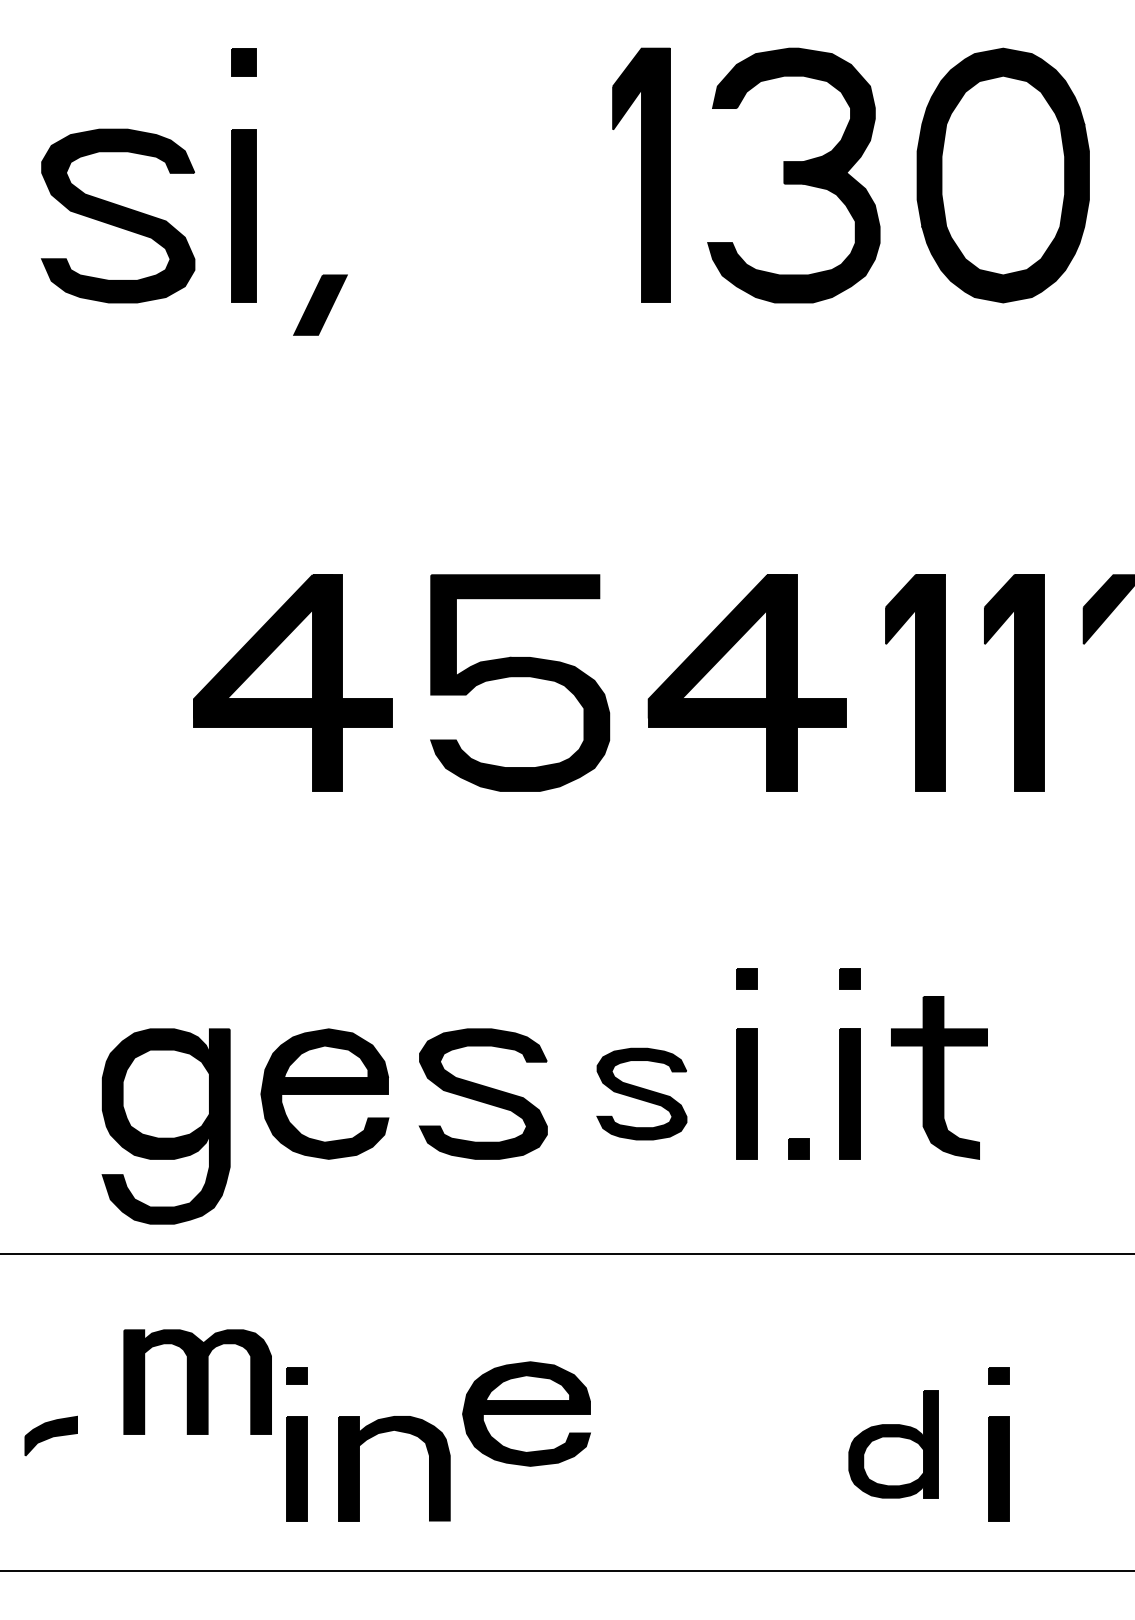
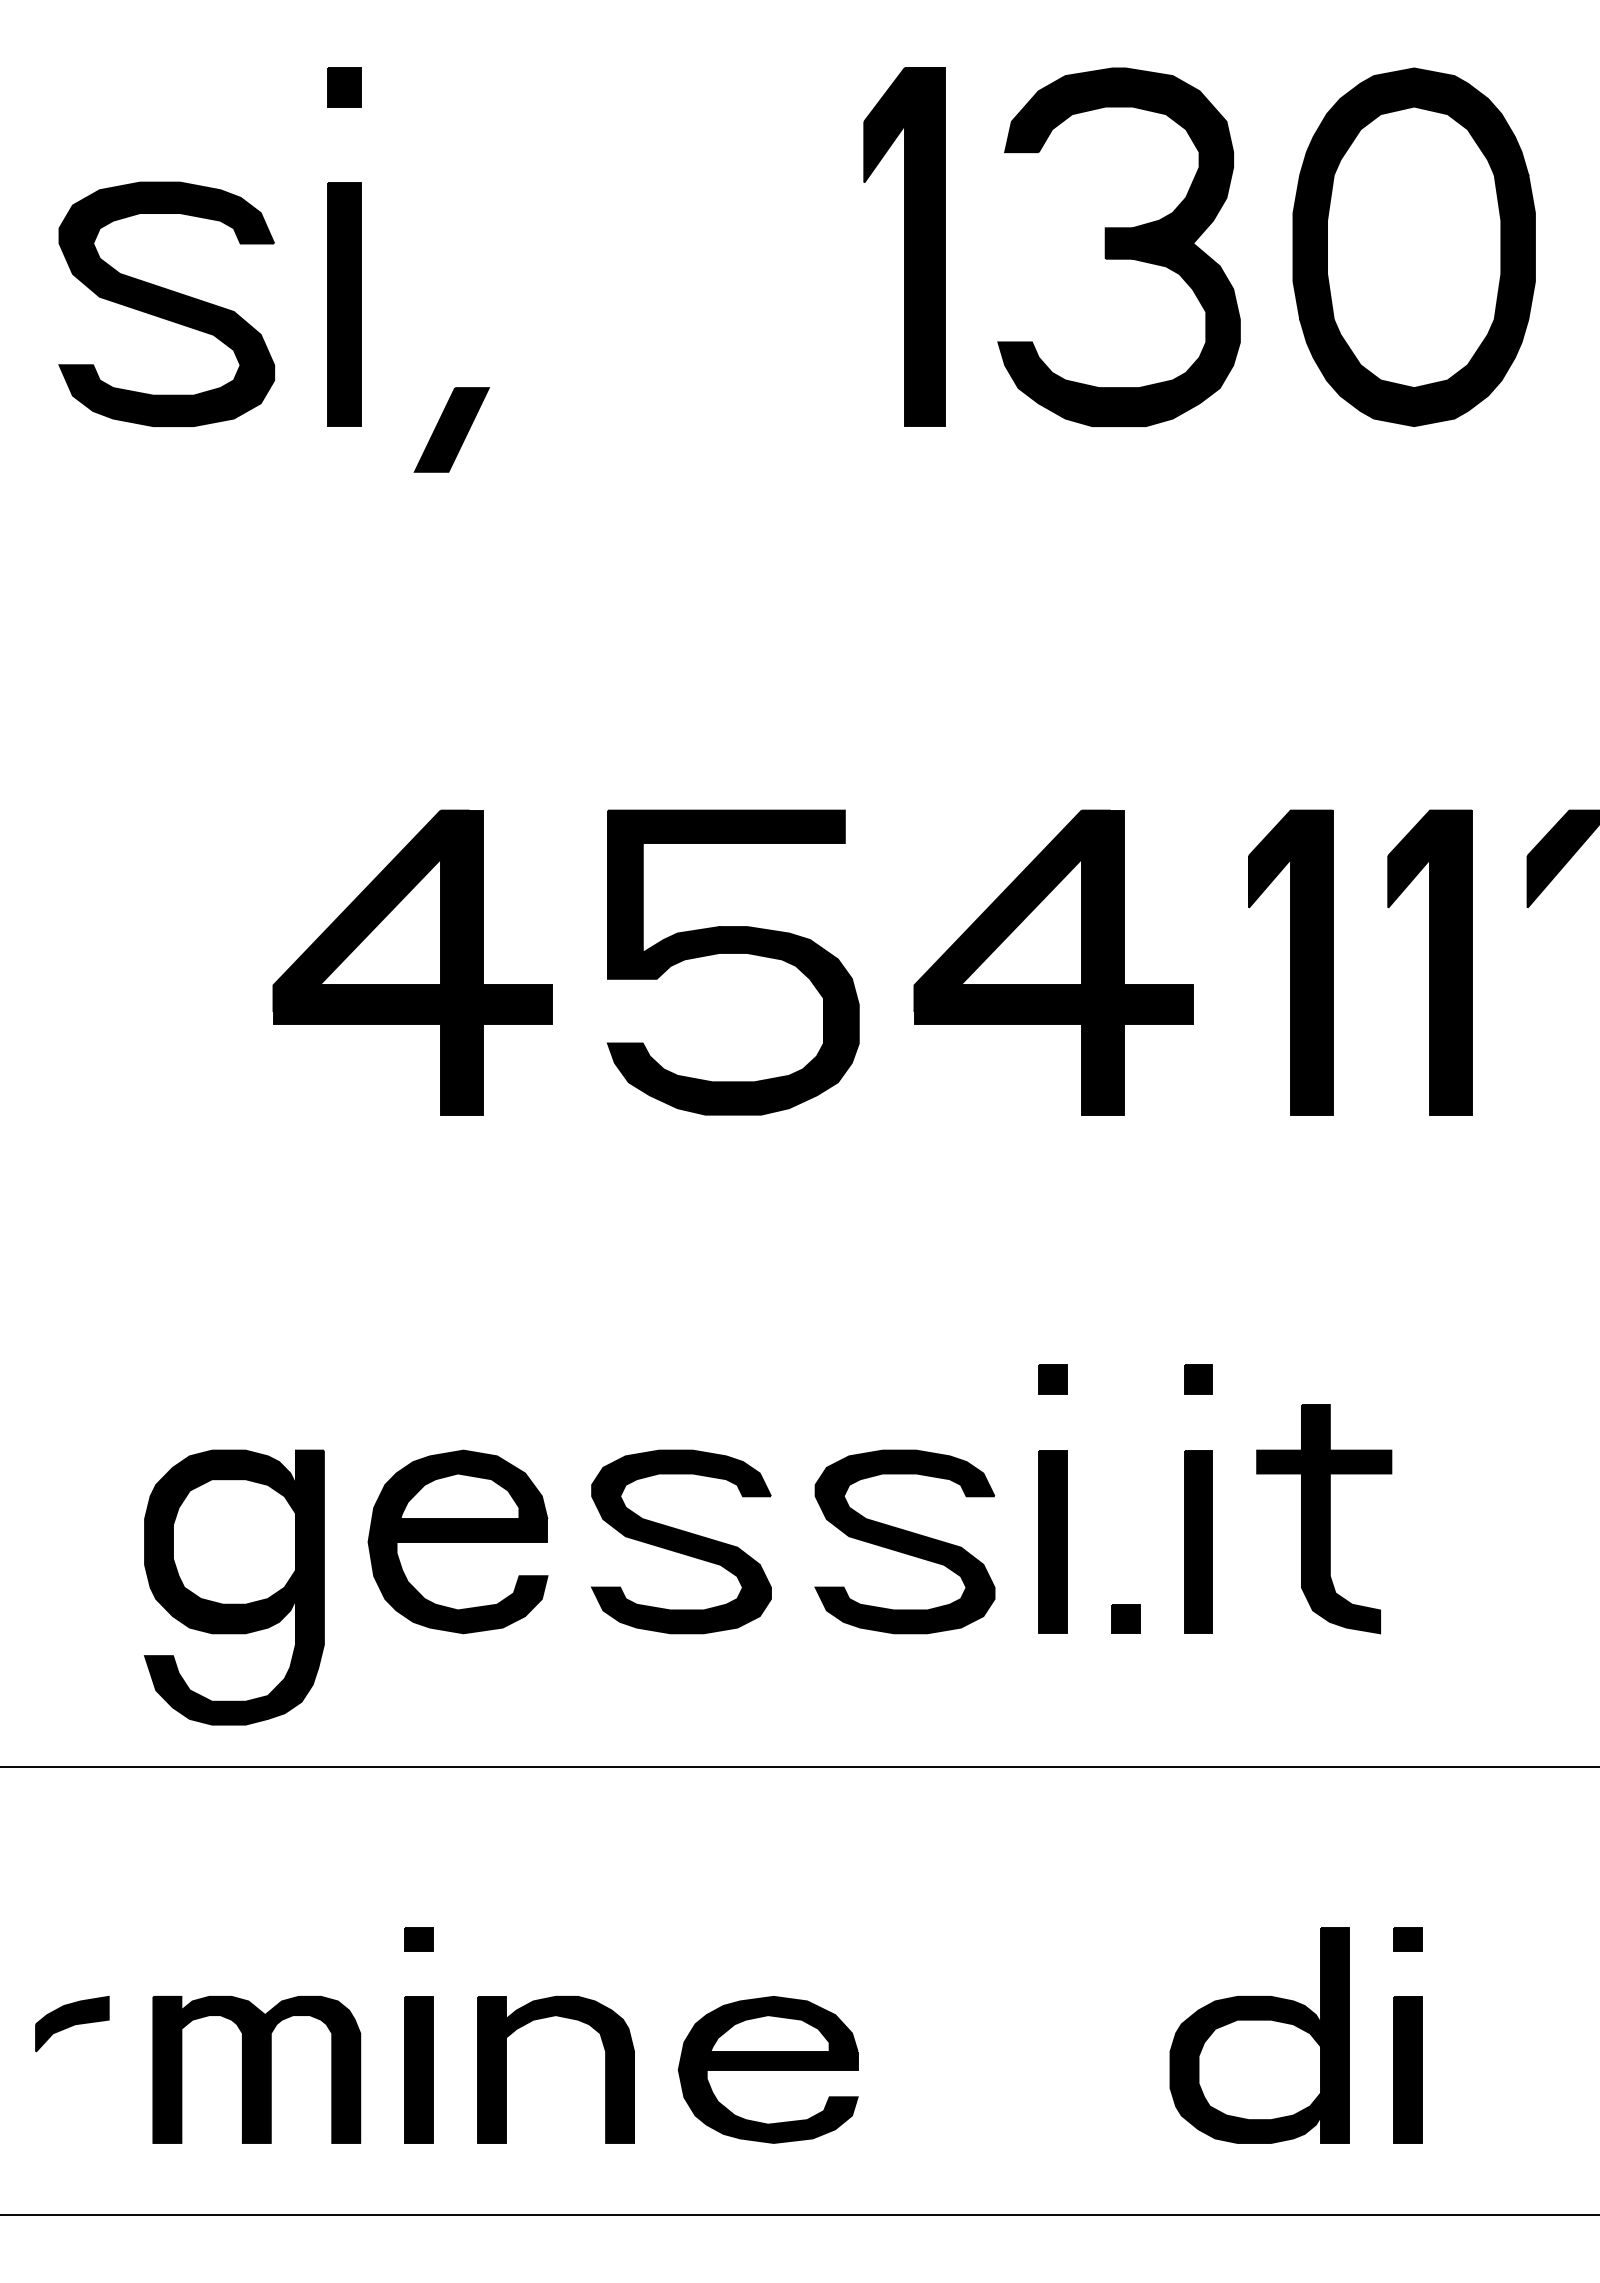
part: (641, 1093) -> (904, 1541), size x1.43
part: (197, 1381) -> (256, 2069), moved
part: (525, 1413) -> (767, 2069), moved
part: (893, 1444) -> (1259, 2035), size x1.43

